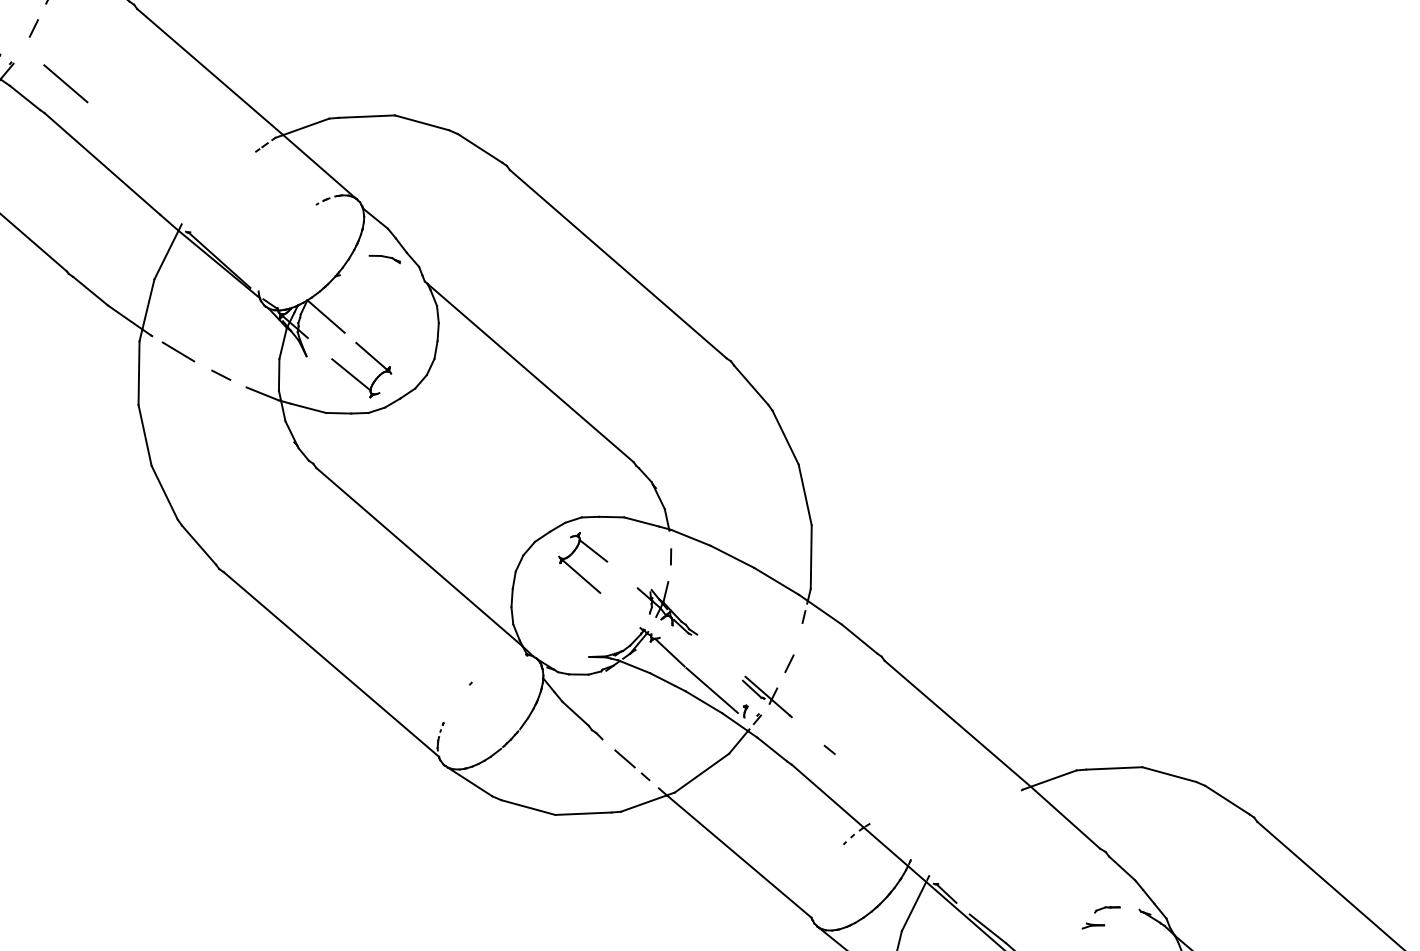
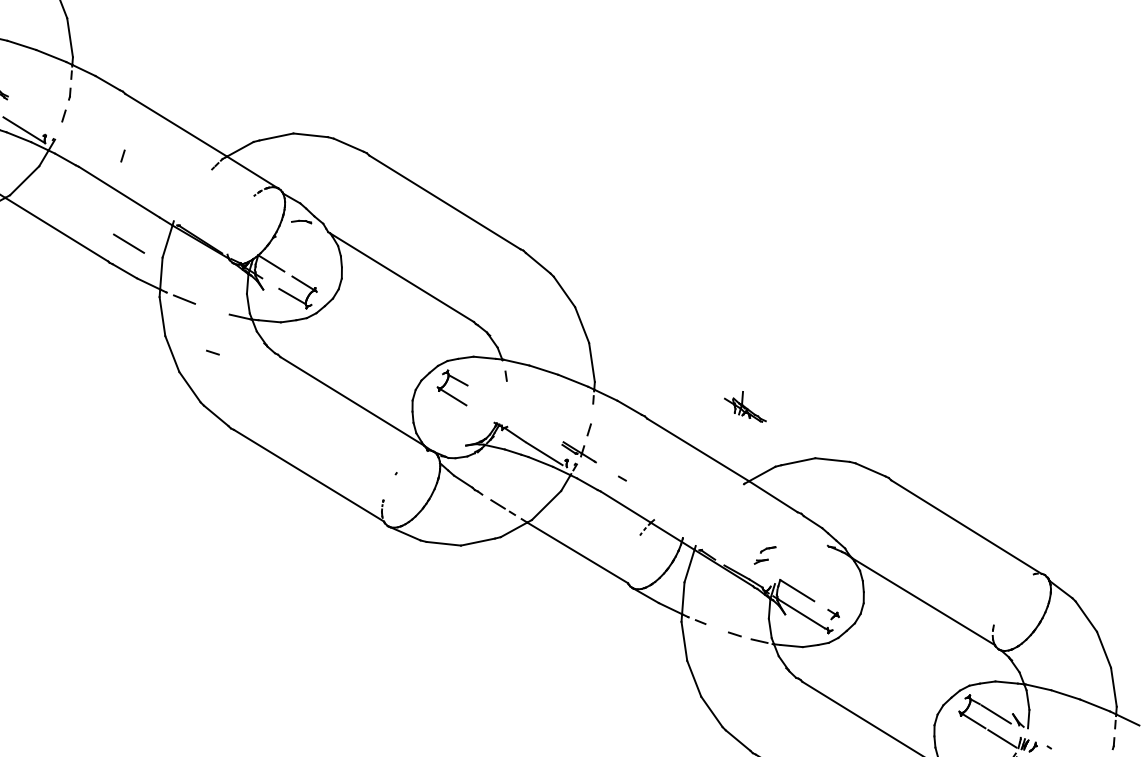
line: (66, 83) -> (129, 243), moved
line: (116, 106) -> (122, 155), added
line: (220, 374) -> (212, 352), moved
part: (668, 605) -> (745, 406), moved
part: (1100, 917) -> (764, 555), moved

